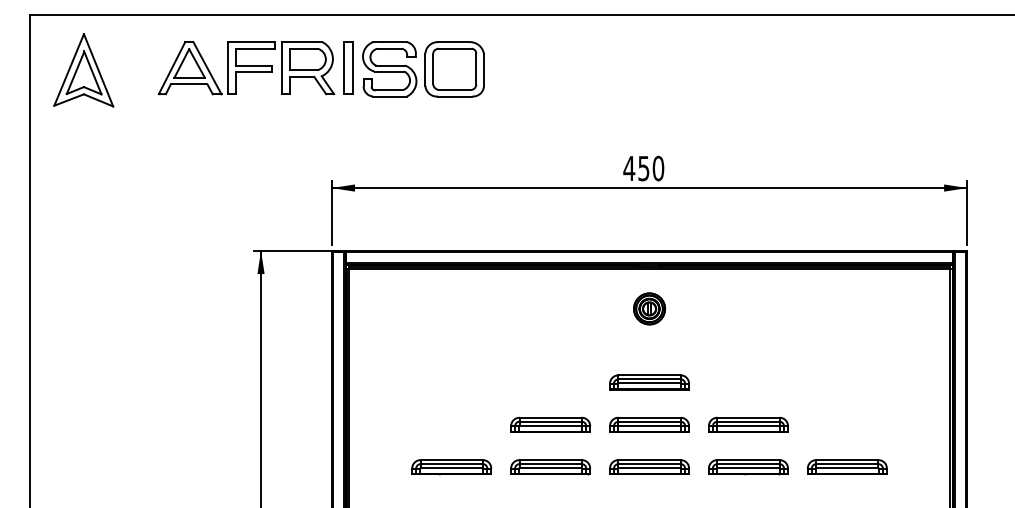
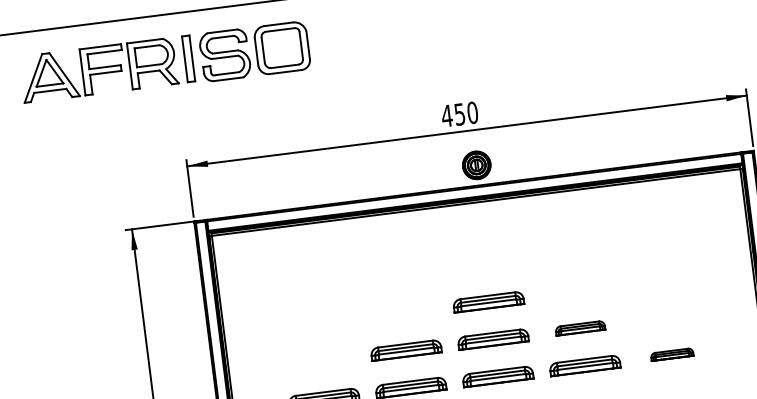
part: (649, 308) -> (476, 165), moved
part: (748, 424) -> (580, 328), size x0.7
part: (847, 466) -> (672, 354), size x0.6

